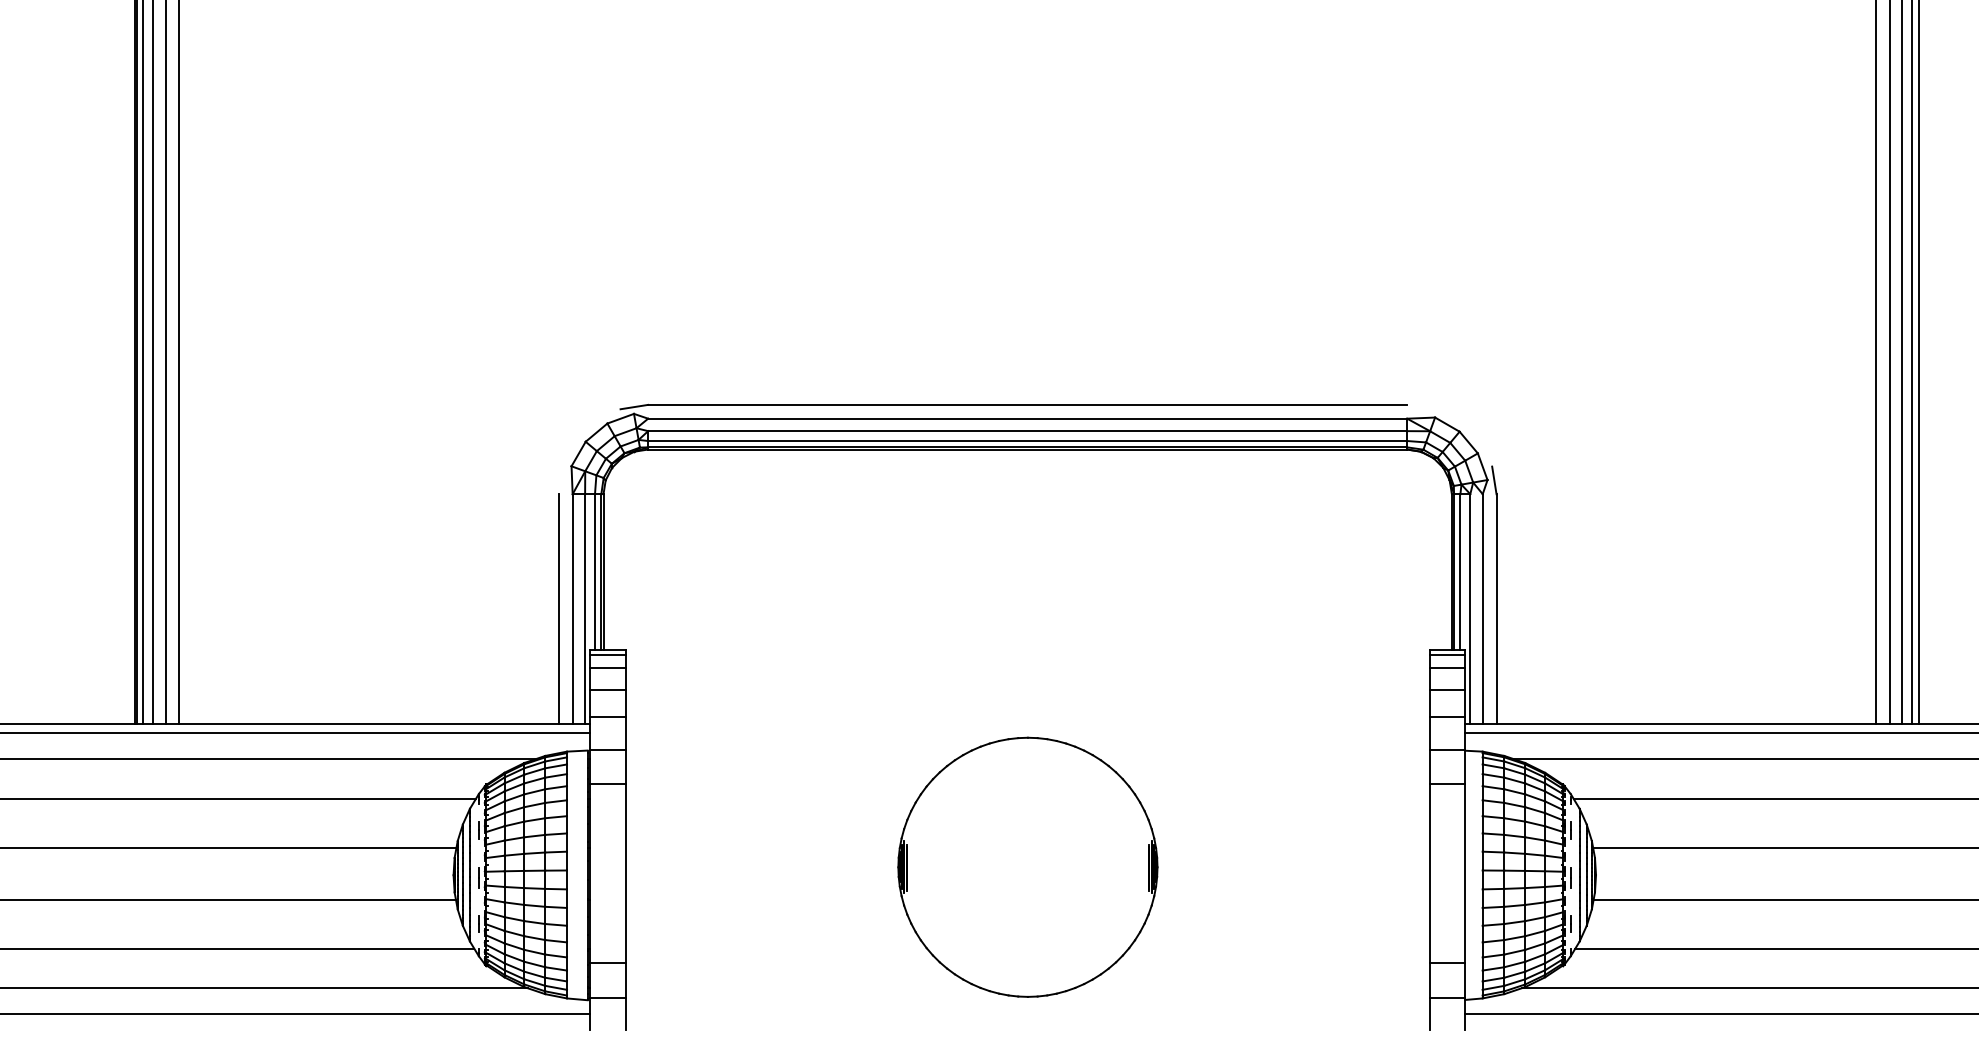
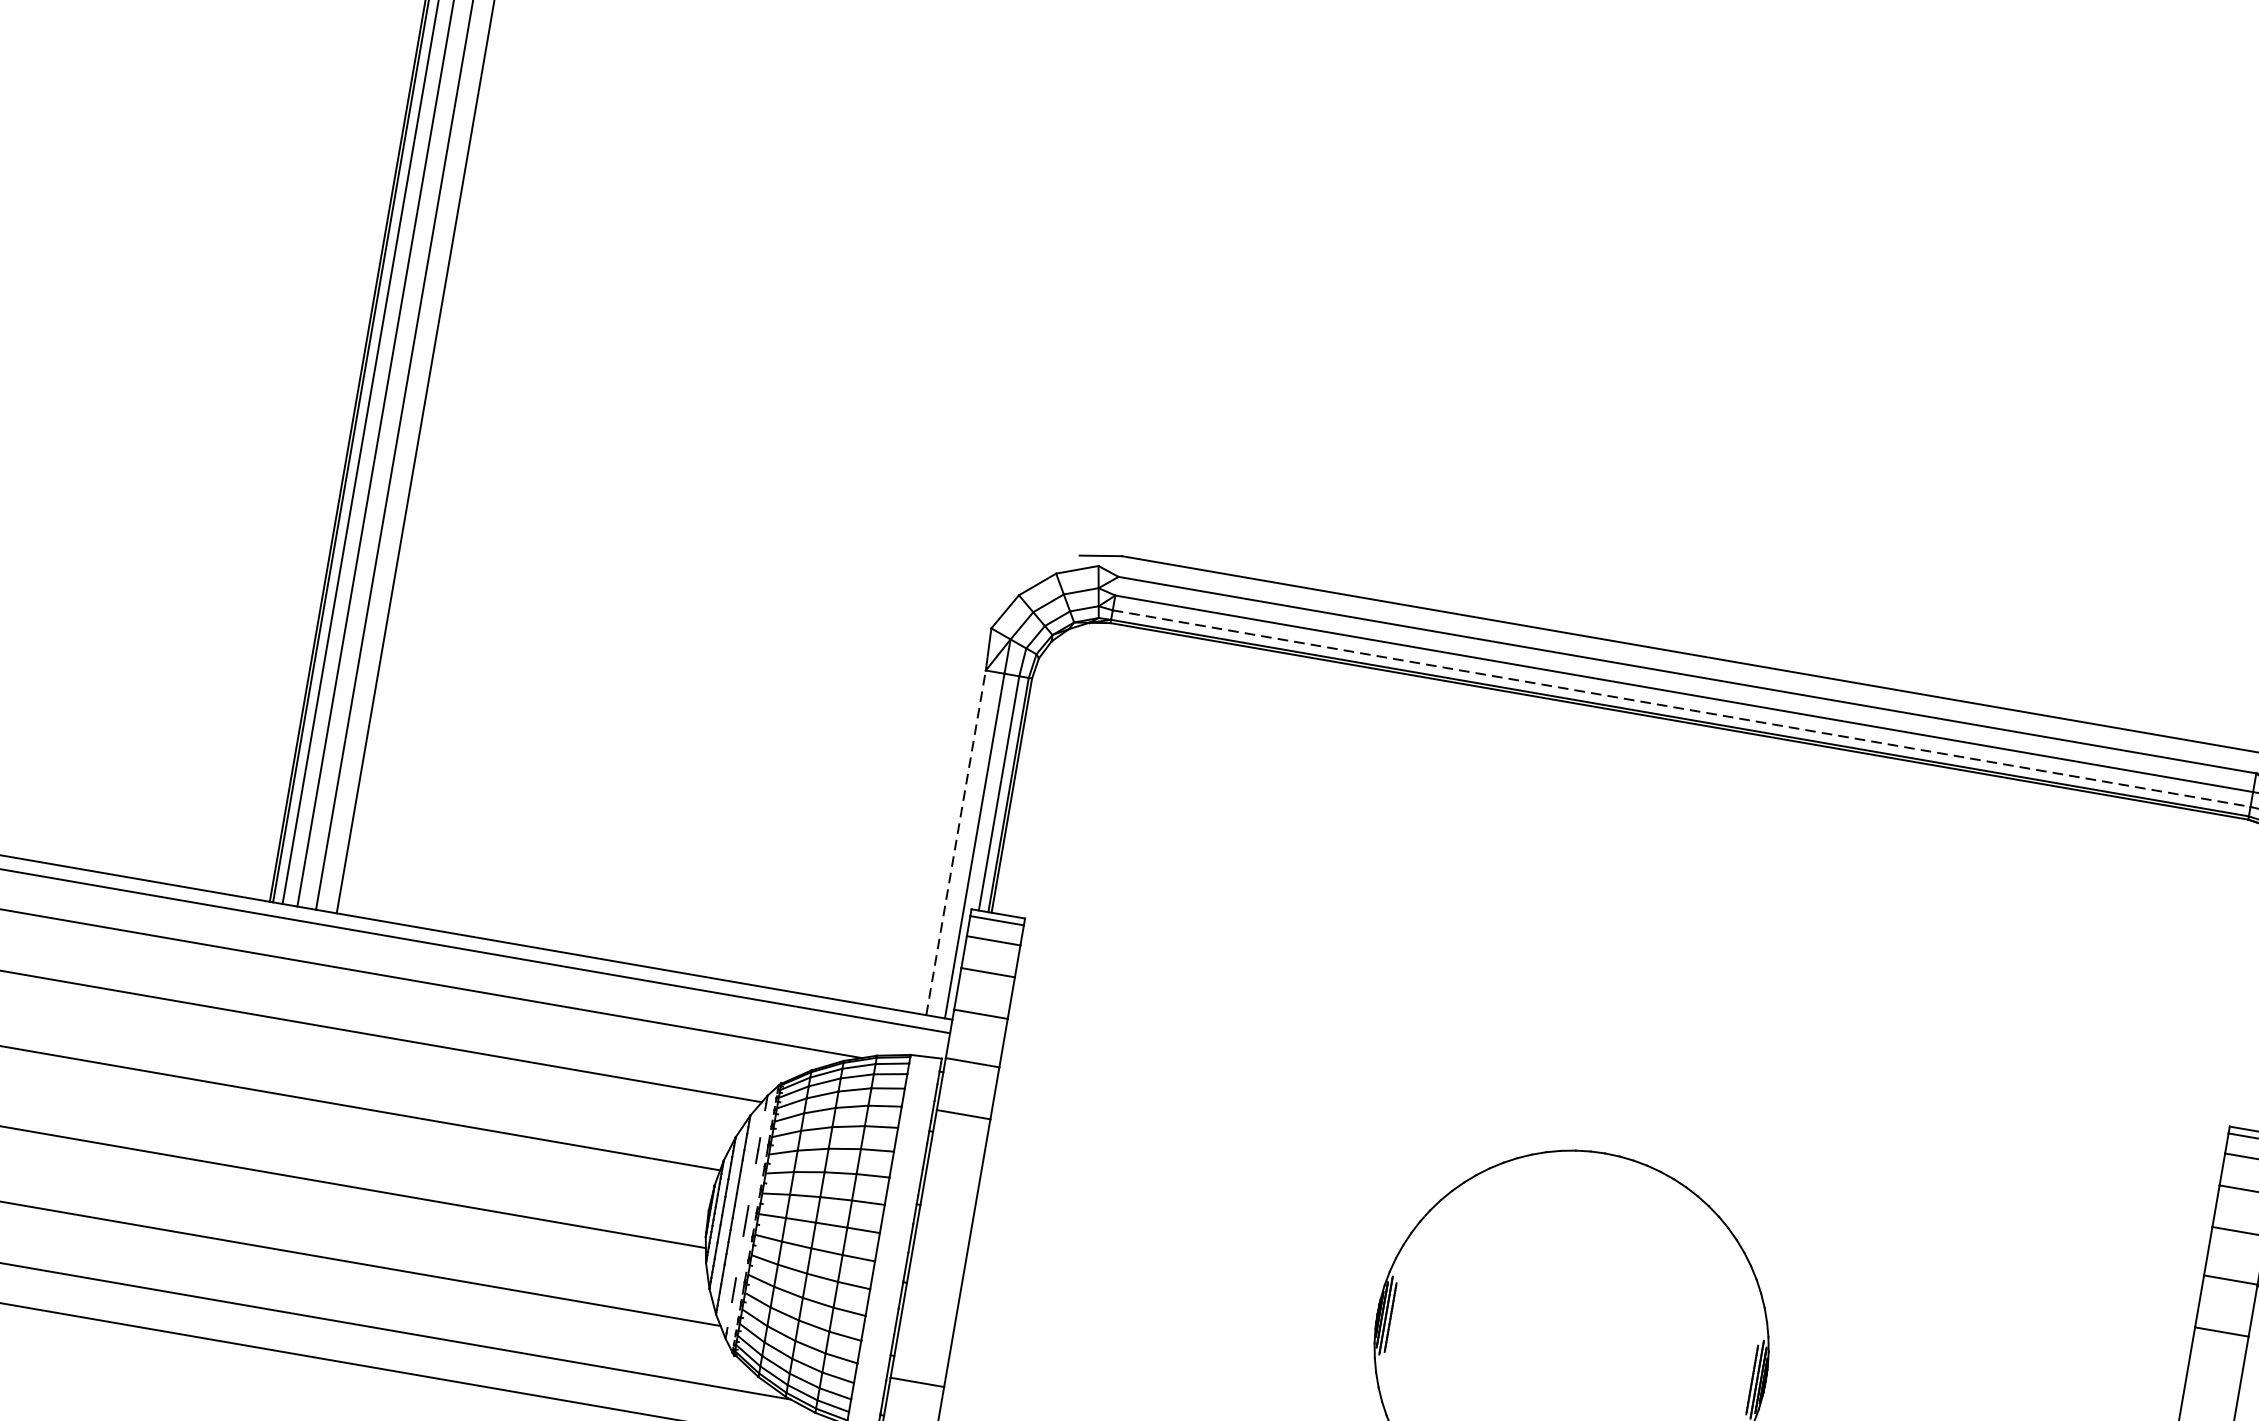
line: (1027, 441) -> (1681, 709), solid -> dashed
line: (558, 609) -> (934, 839), removed
line: (572, 609) -> (955, 843), solid -> dashed

